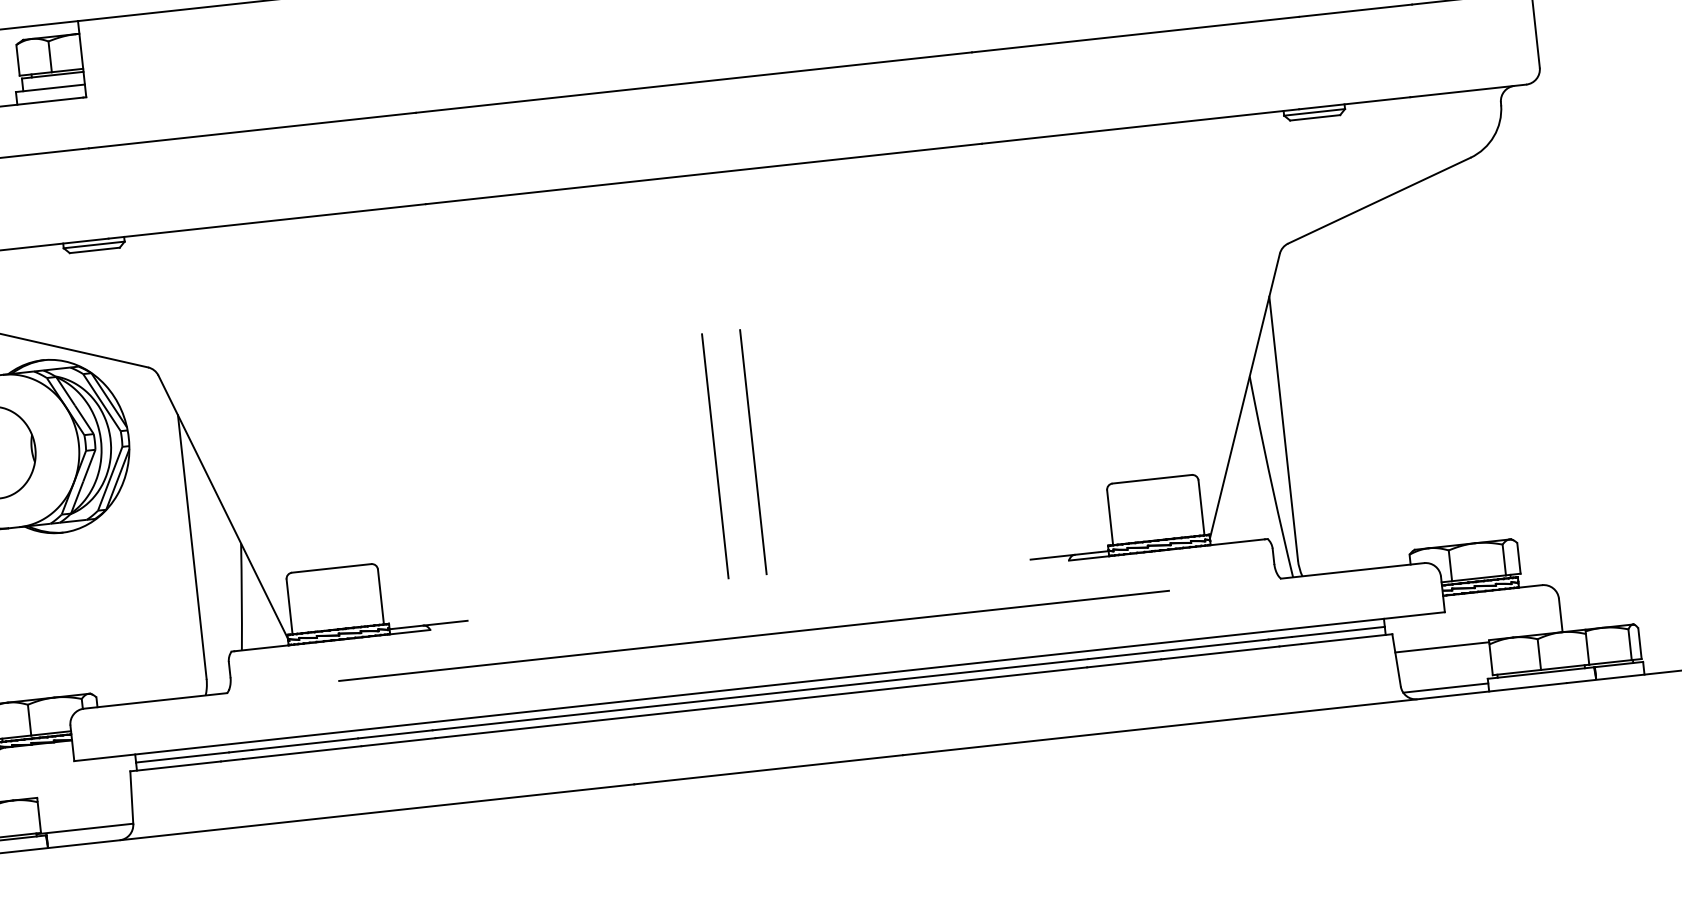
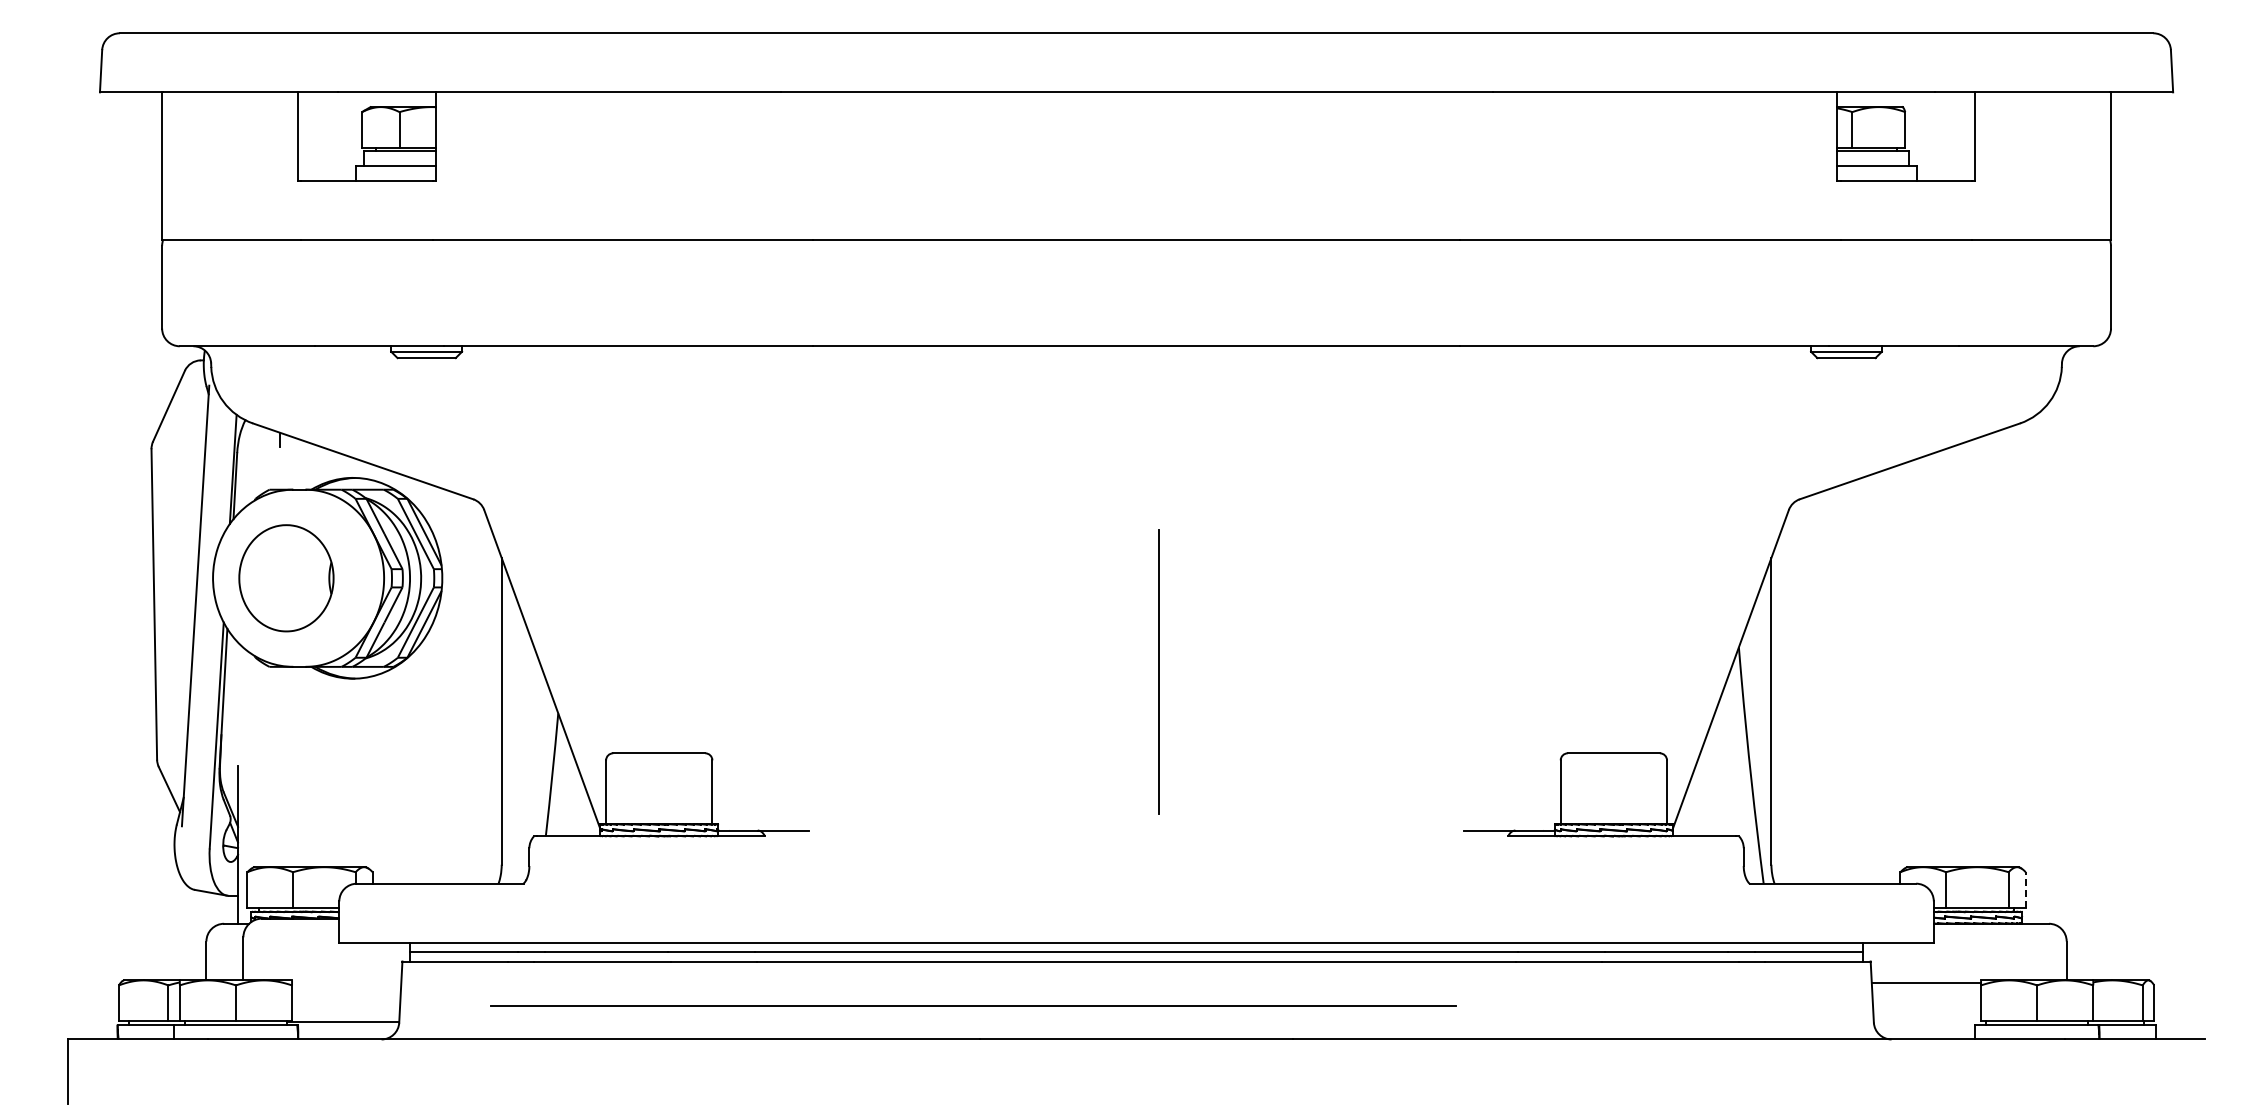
line: (715, 456) -> (1114, 672), removed
line: (1518, 558) -> (2025, 890), solid -> dashed
line: (754, 635) -> (973, 1005), moved
line: (1445, 688) -> (1924, 1030), removed

